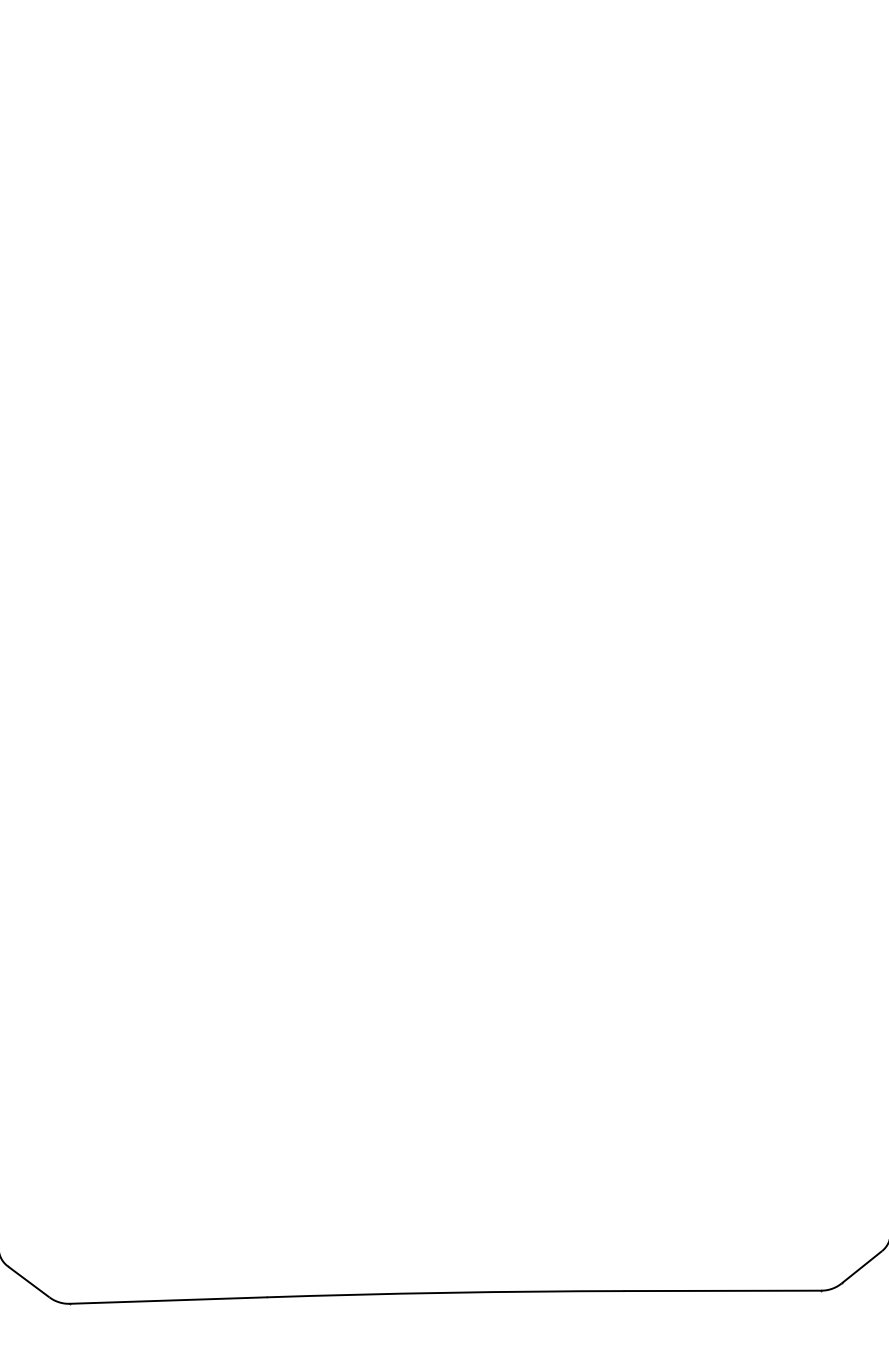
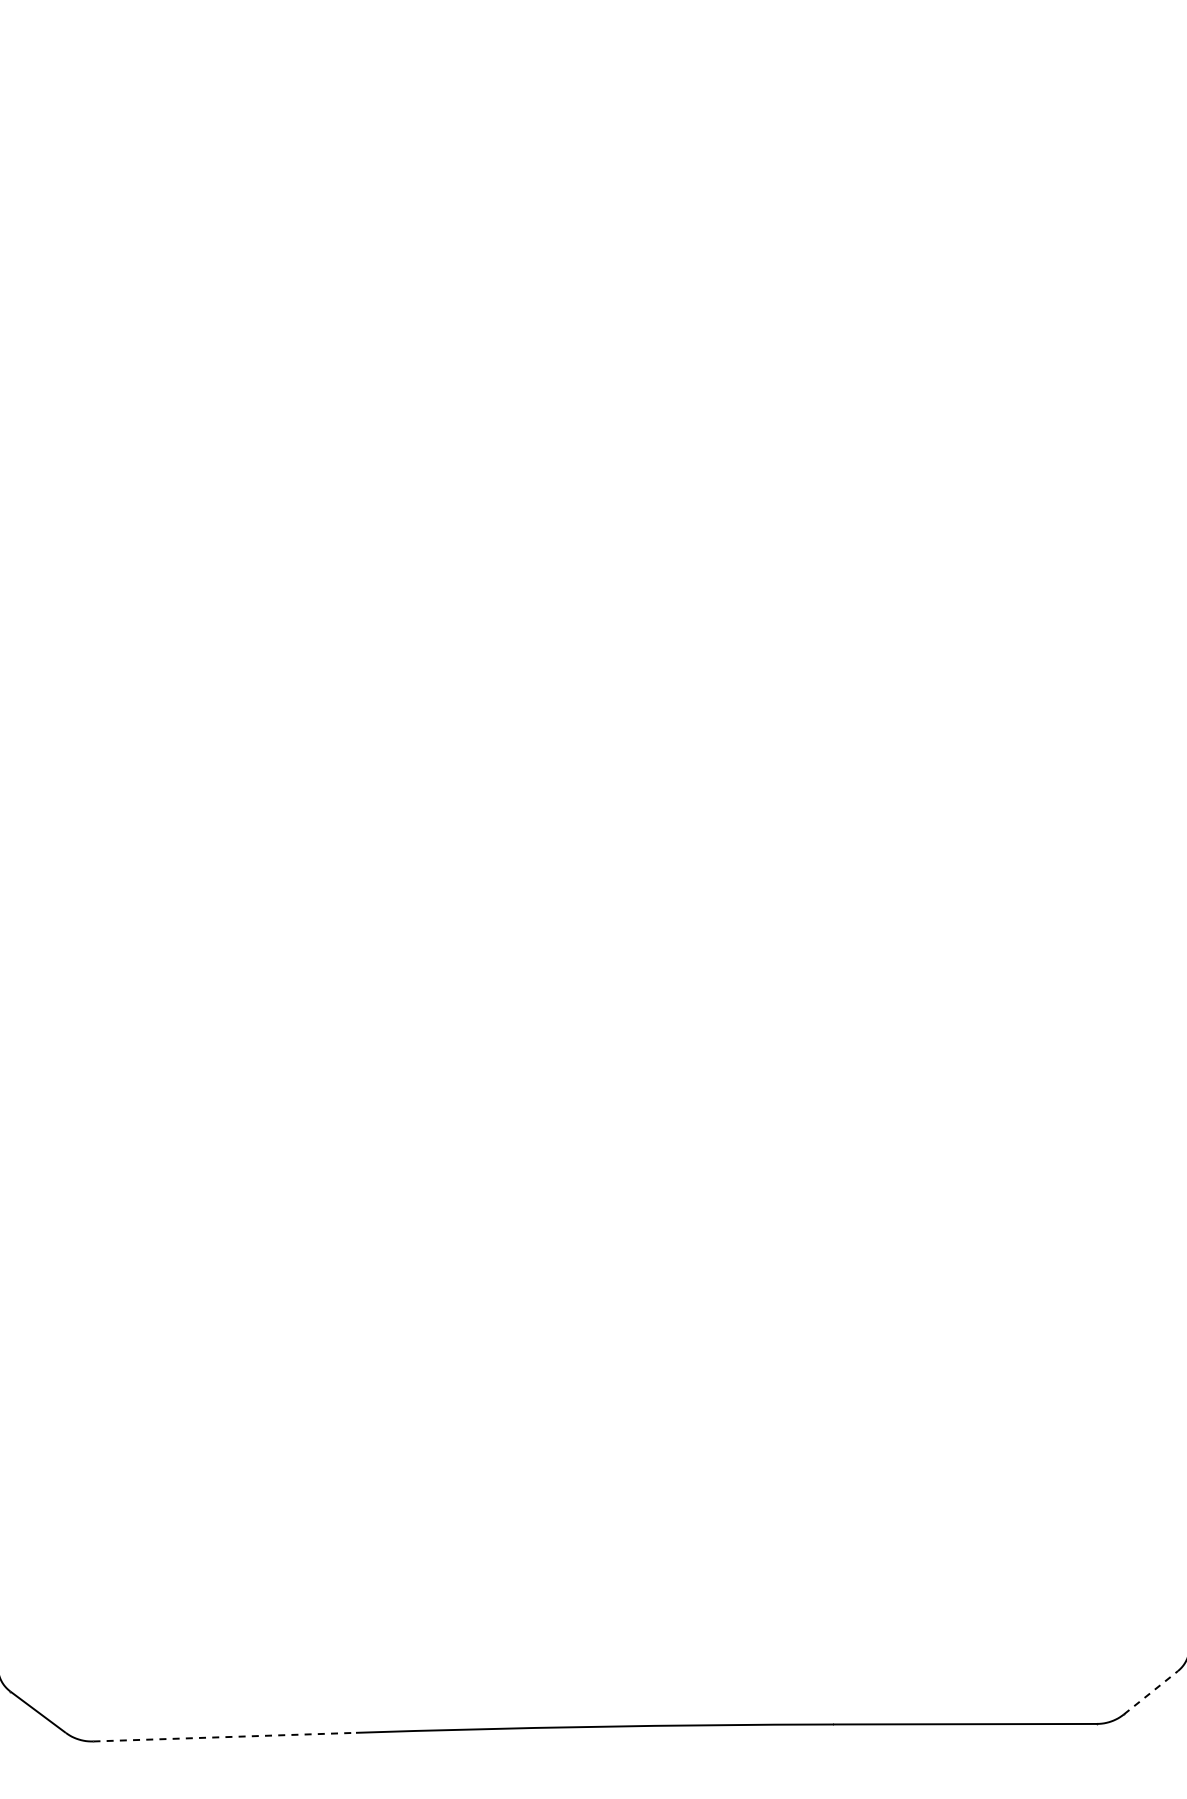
line: (862, 1267) -> (1151, 1692), solid -> dashed
line: (169, 1300) -> (225, 1737), solid -> dashed

